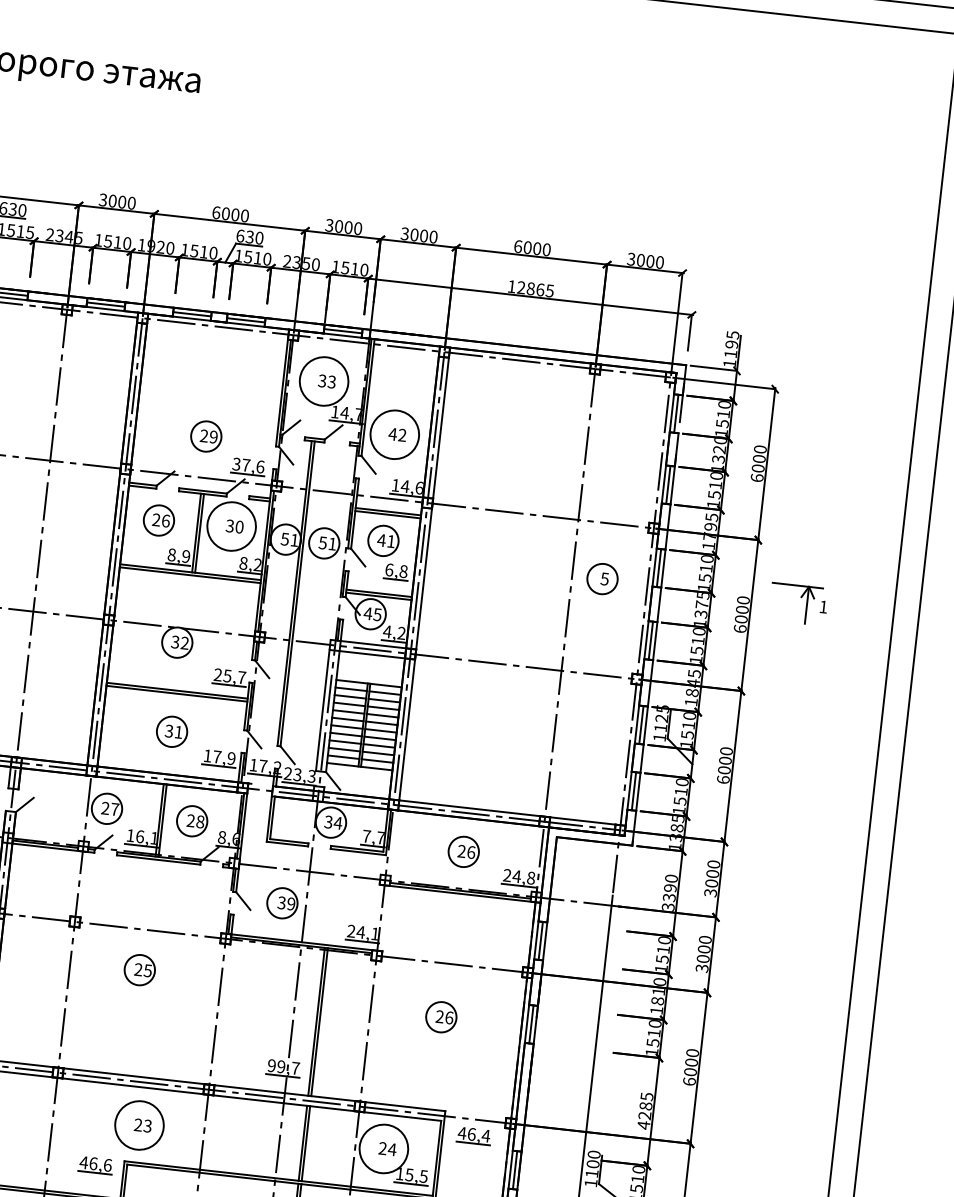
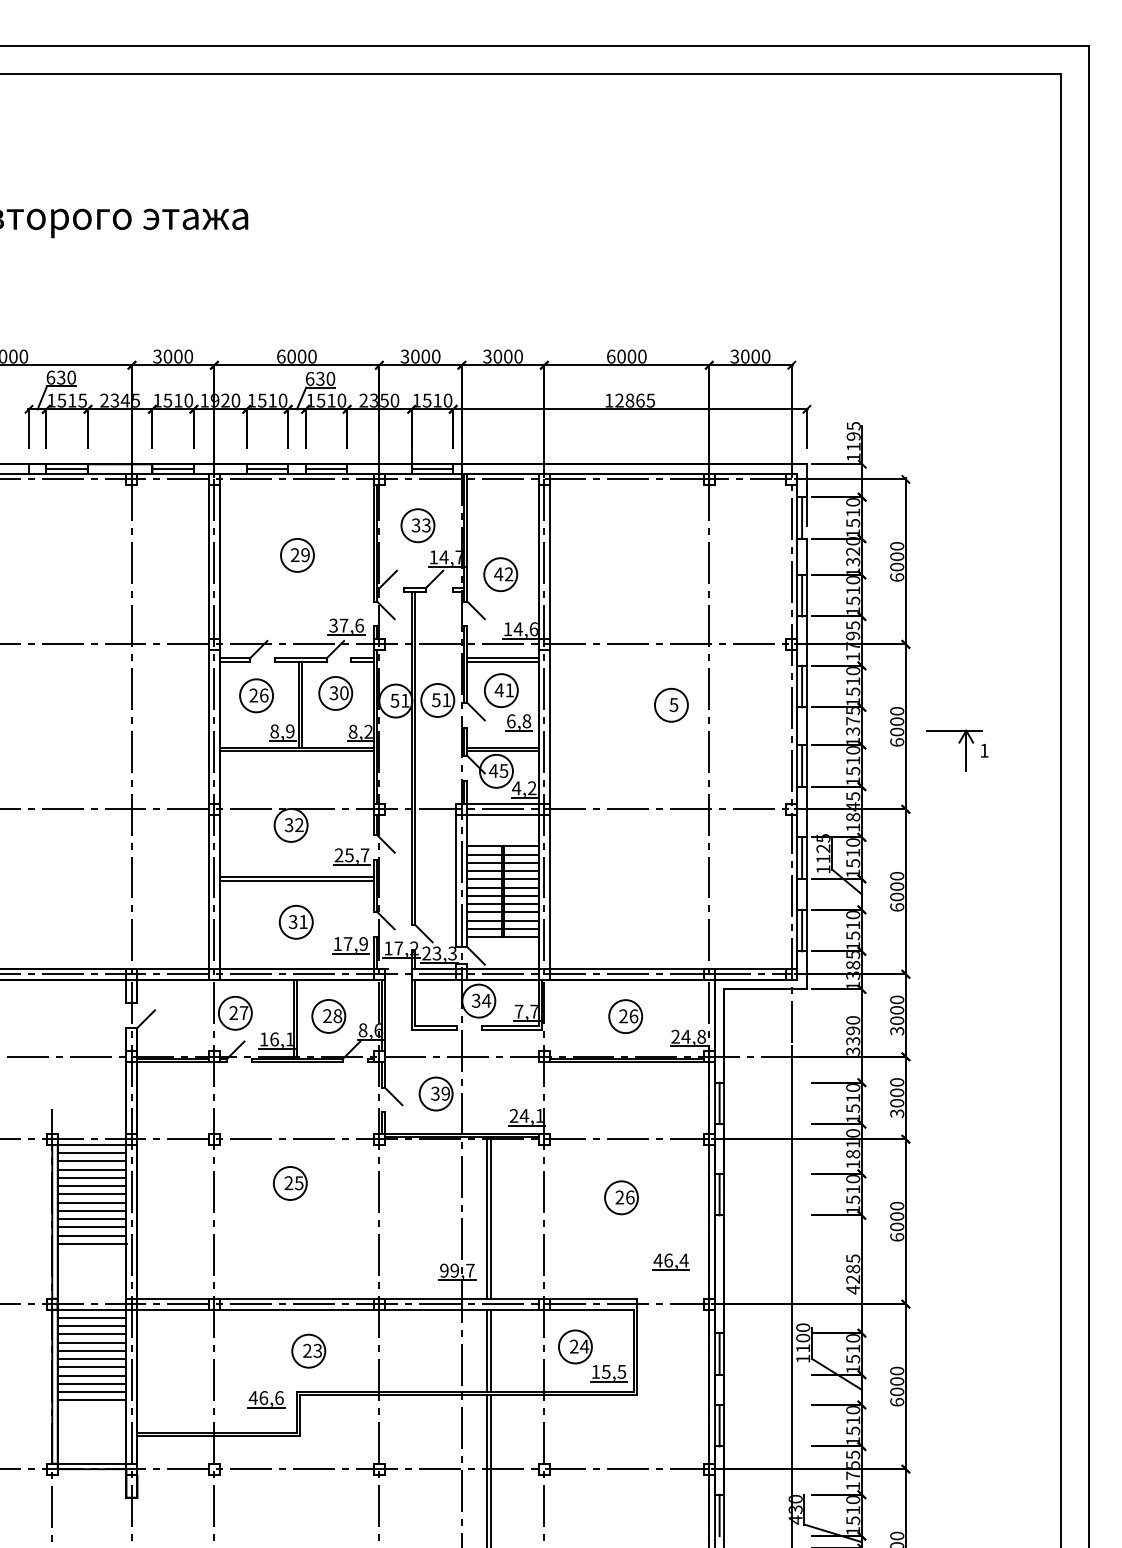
circle: (323, 381) -> (417, 525), size x0.62
circle: (394, 434) -> (500, 574), size x0.62
part: (206, 436) -> (297, 555), moved
circle: (231, 526) -> (335, 693), size x0.62
part: (602, 578) -> (671, 704), moved
part: (800, 597) -> (958, 743), moved
circle: (139, 1124) -> (308, 1350), size x0.62
part: (473, 1135) -> (670, 1261), moved
circle: (383, 1148) -> (574, 1346), size x0.62

